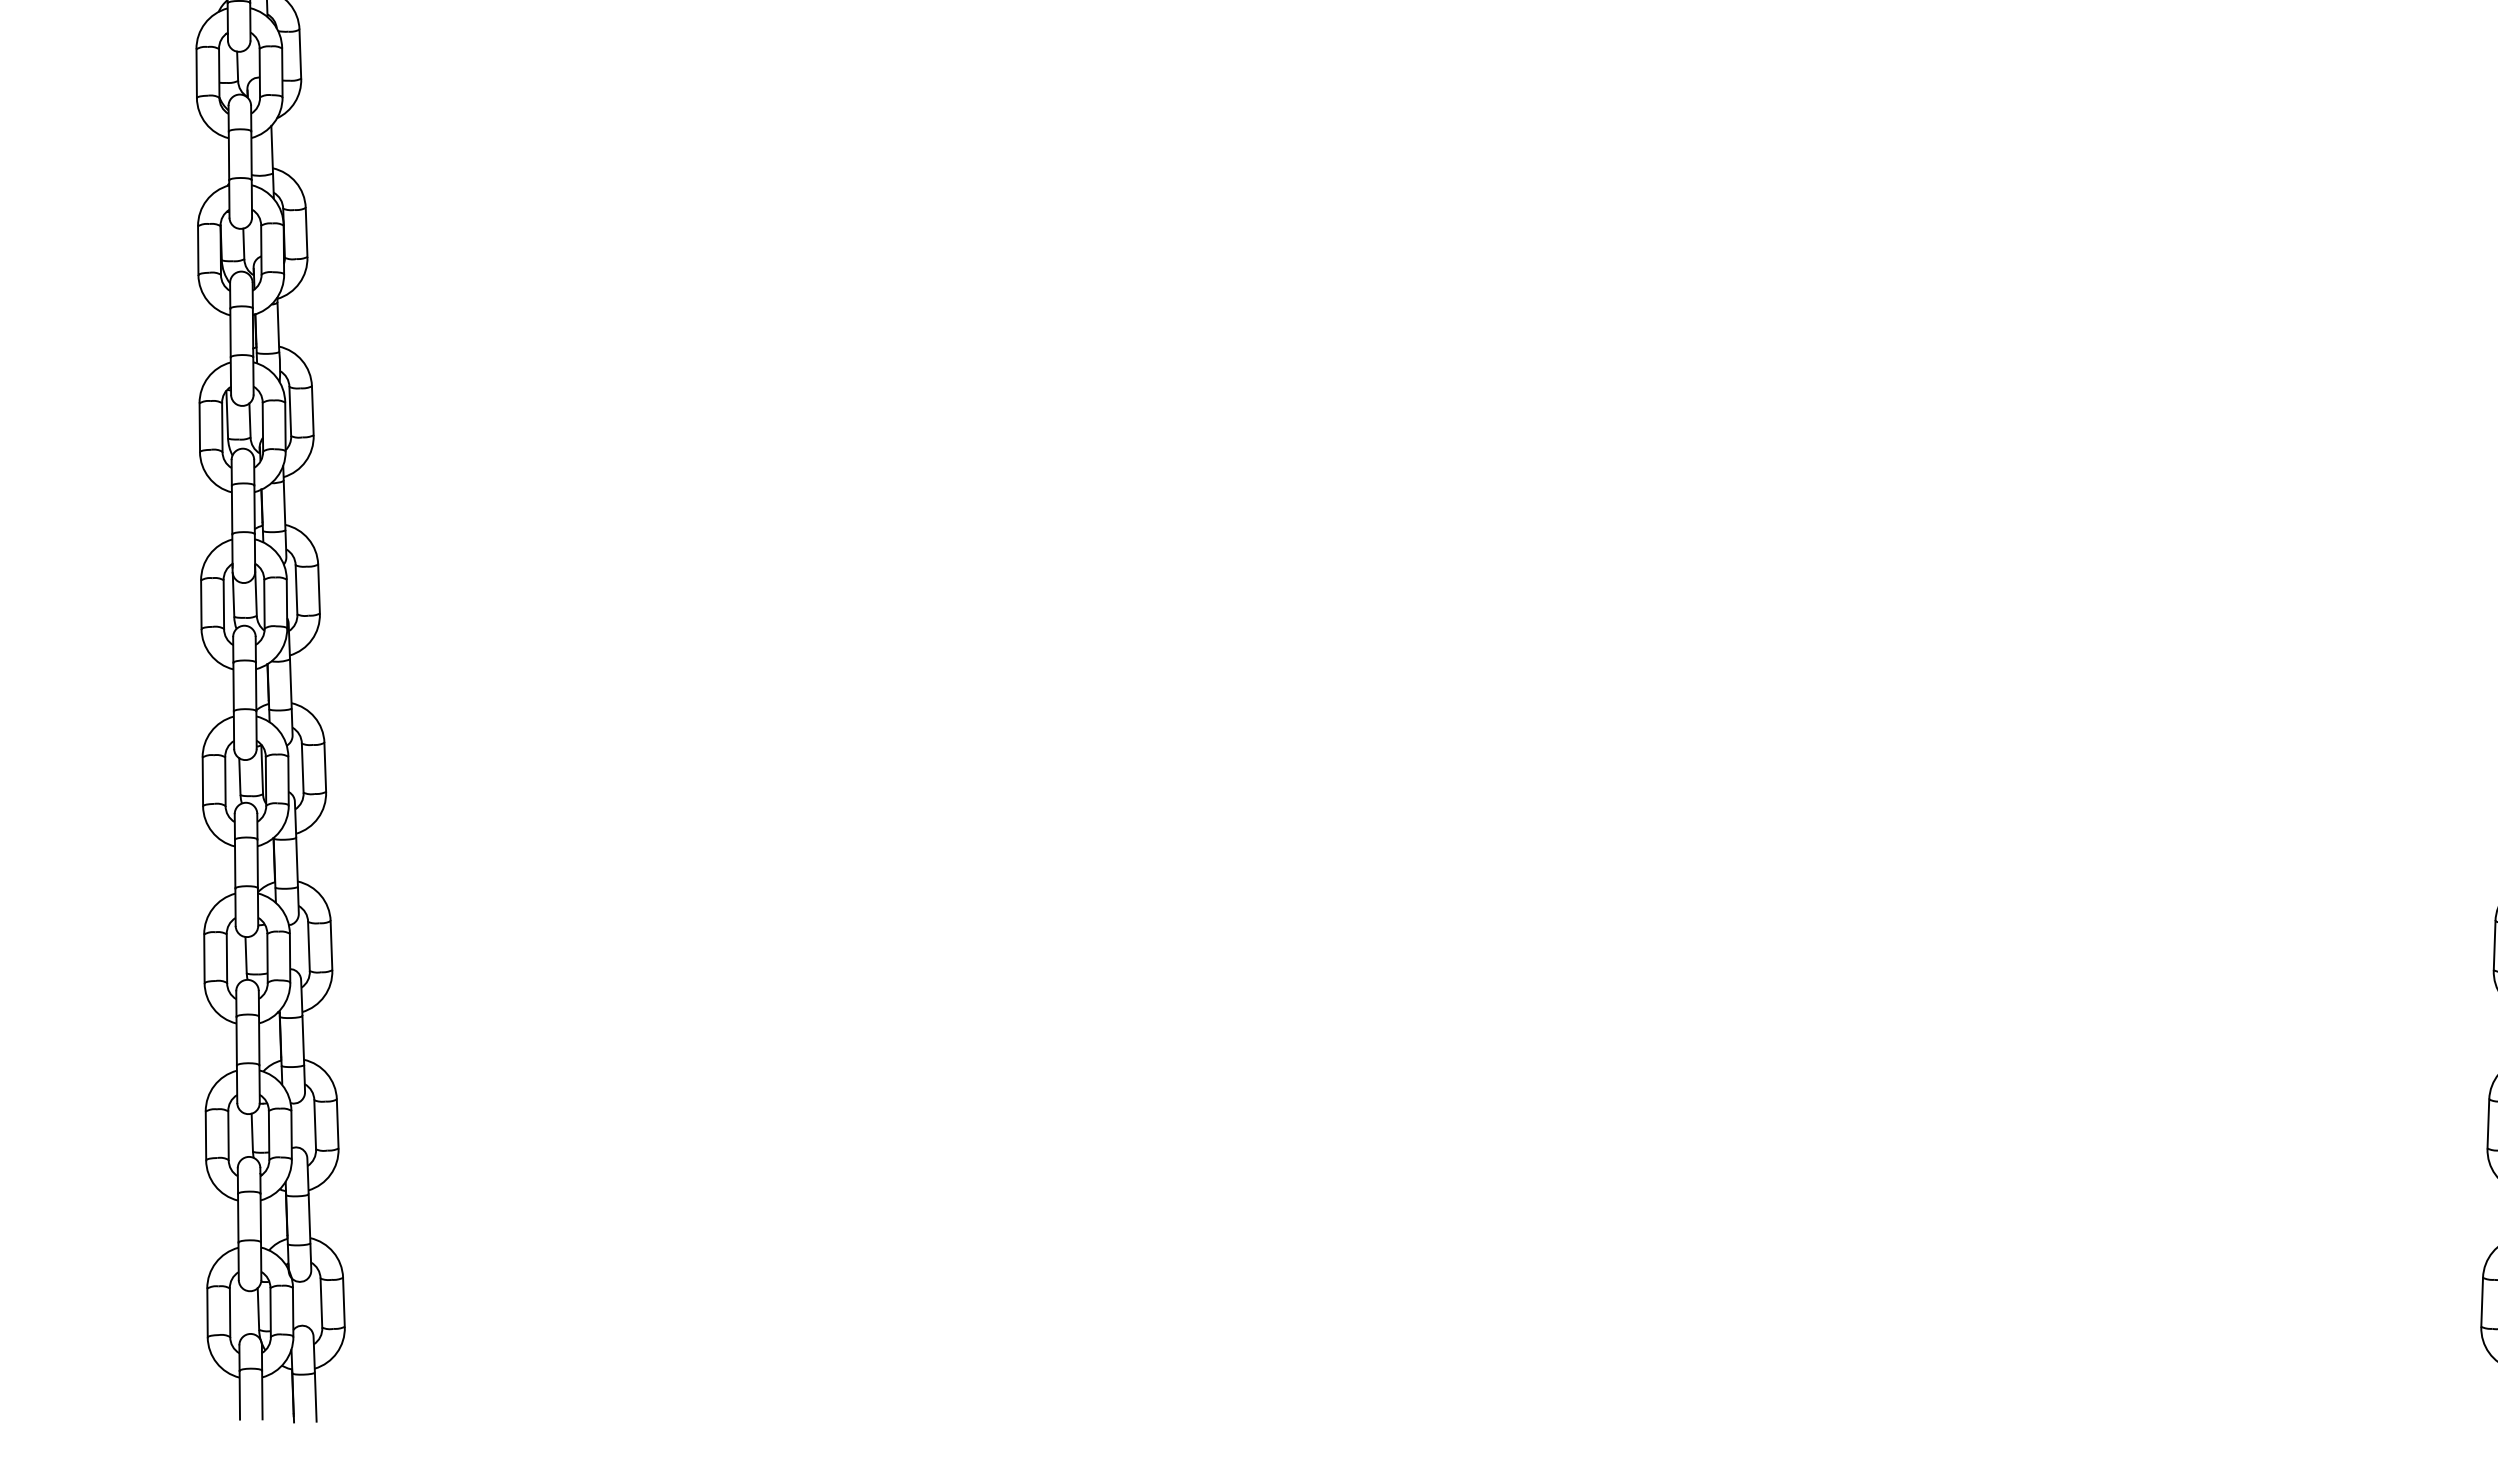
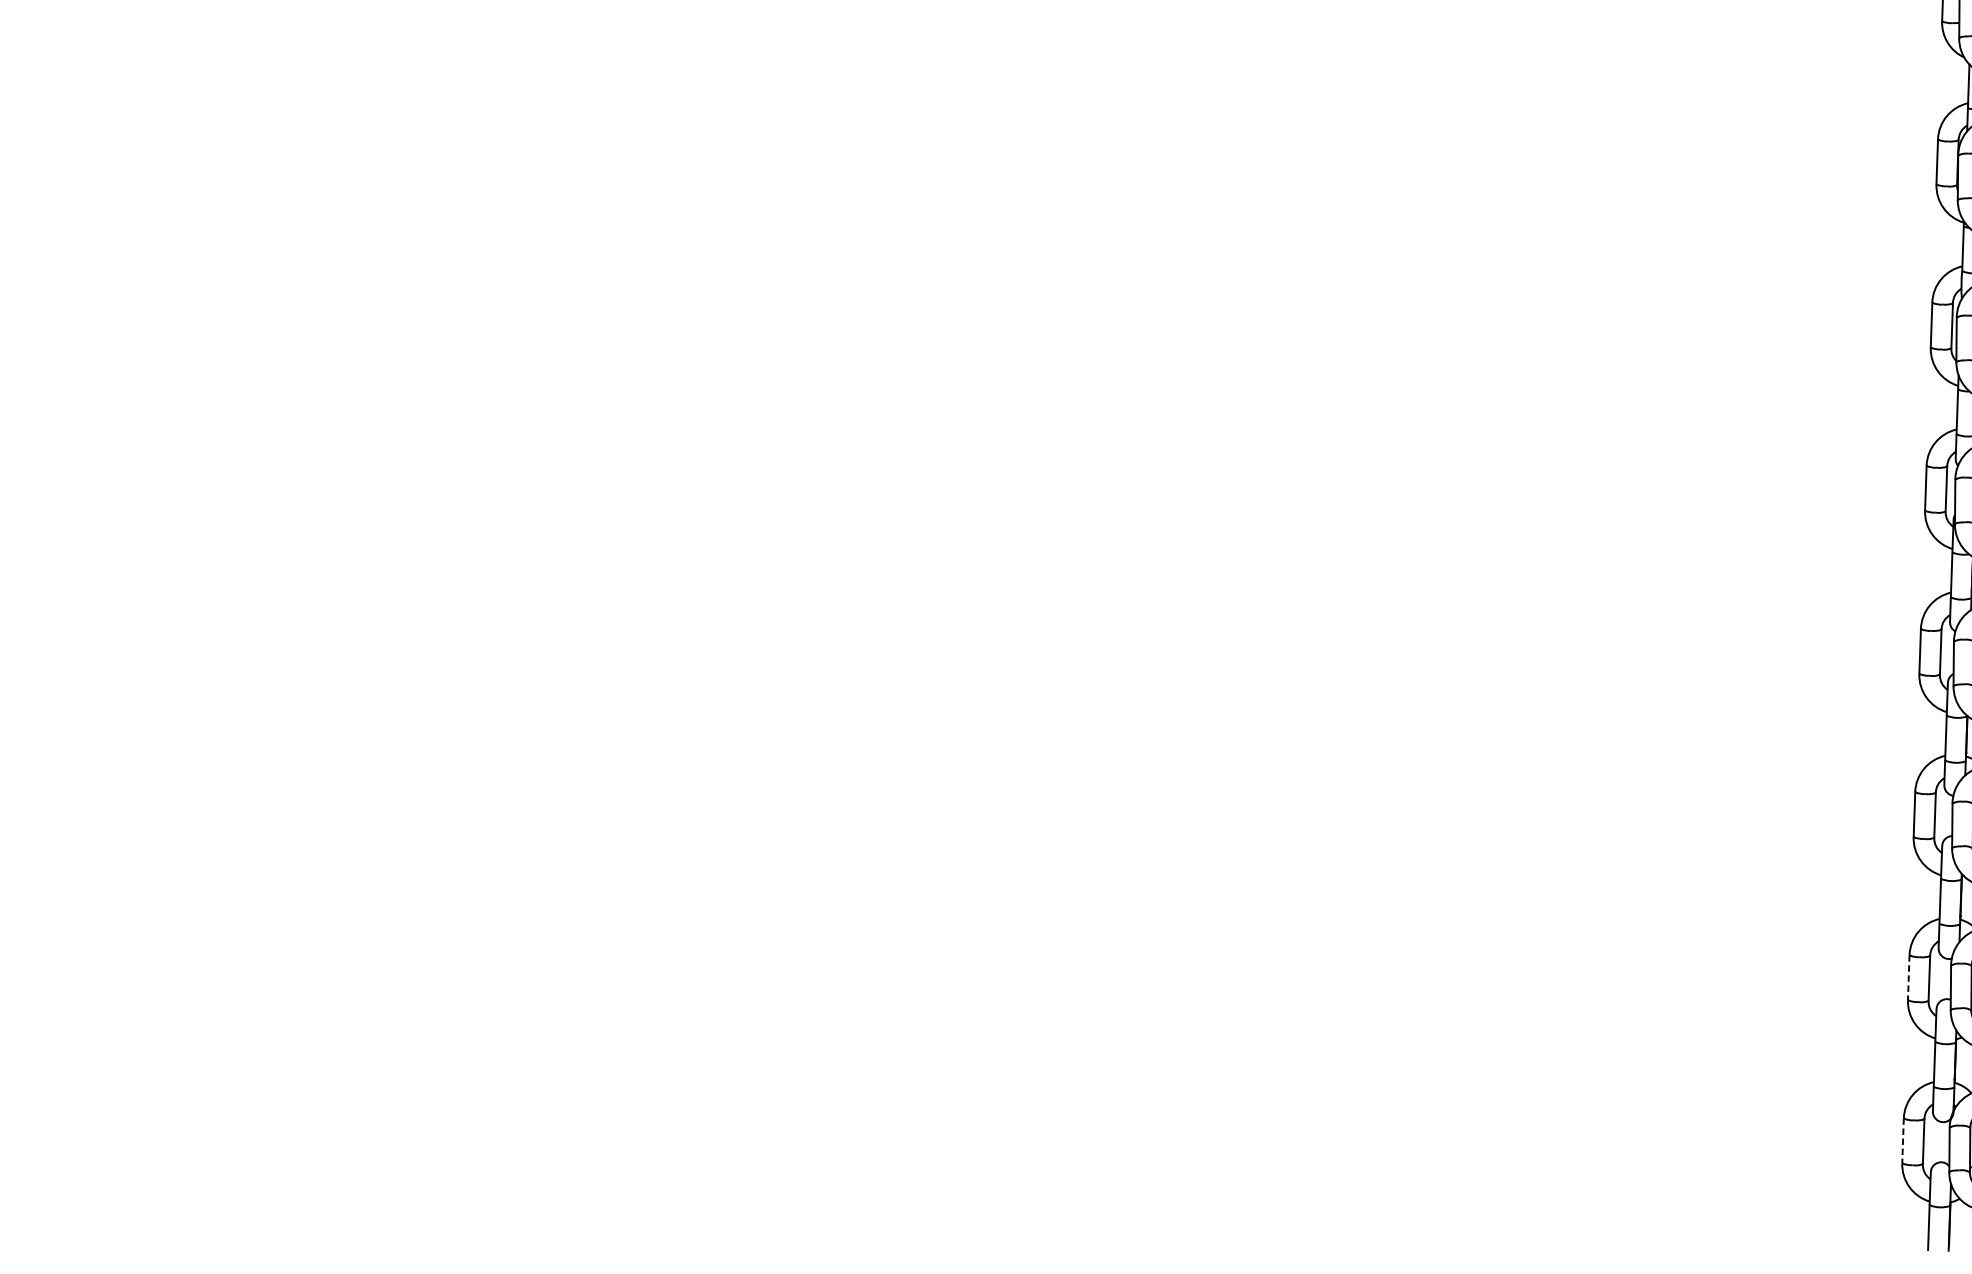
line: (2488, 1123) -> (1908, 977), solid -> dashed
line: (2482, 1302) -> (1903, 1141), solid -> dashed

